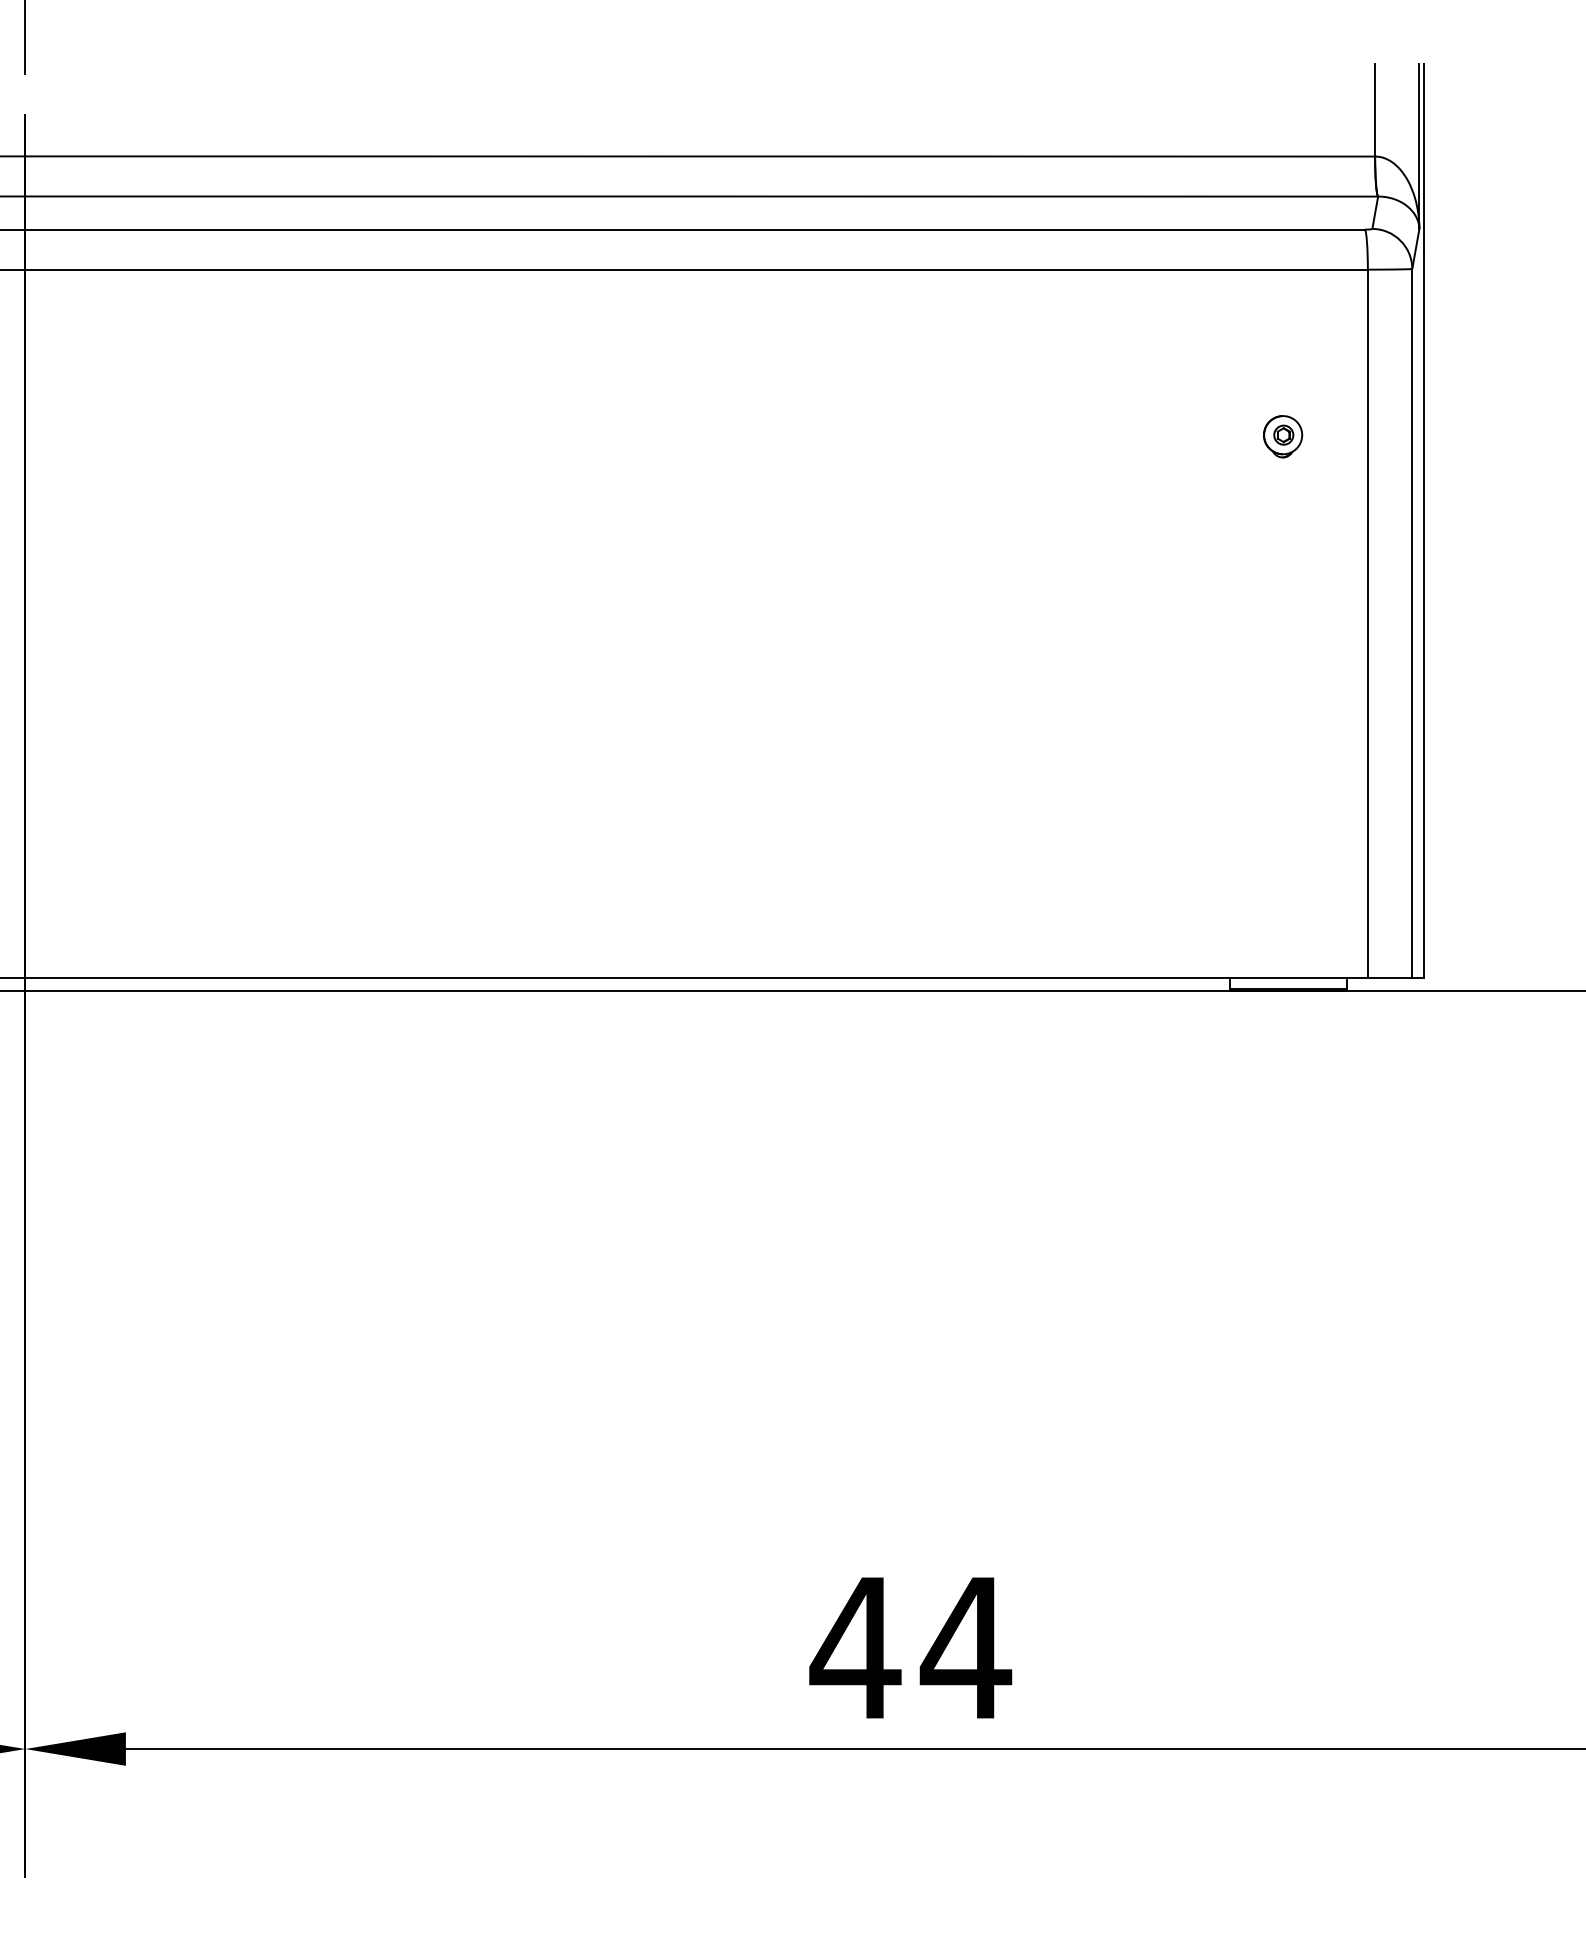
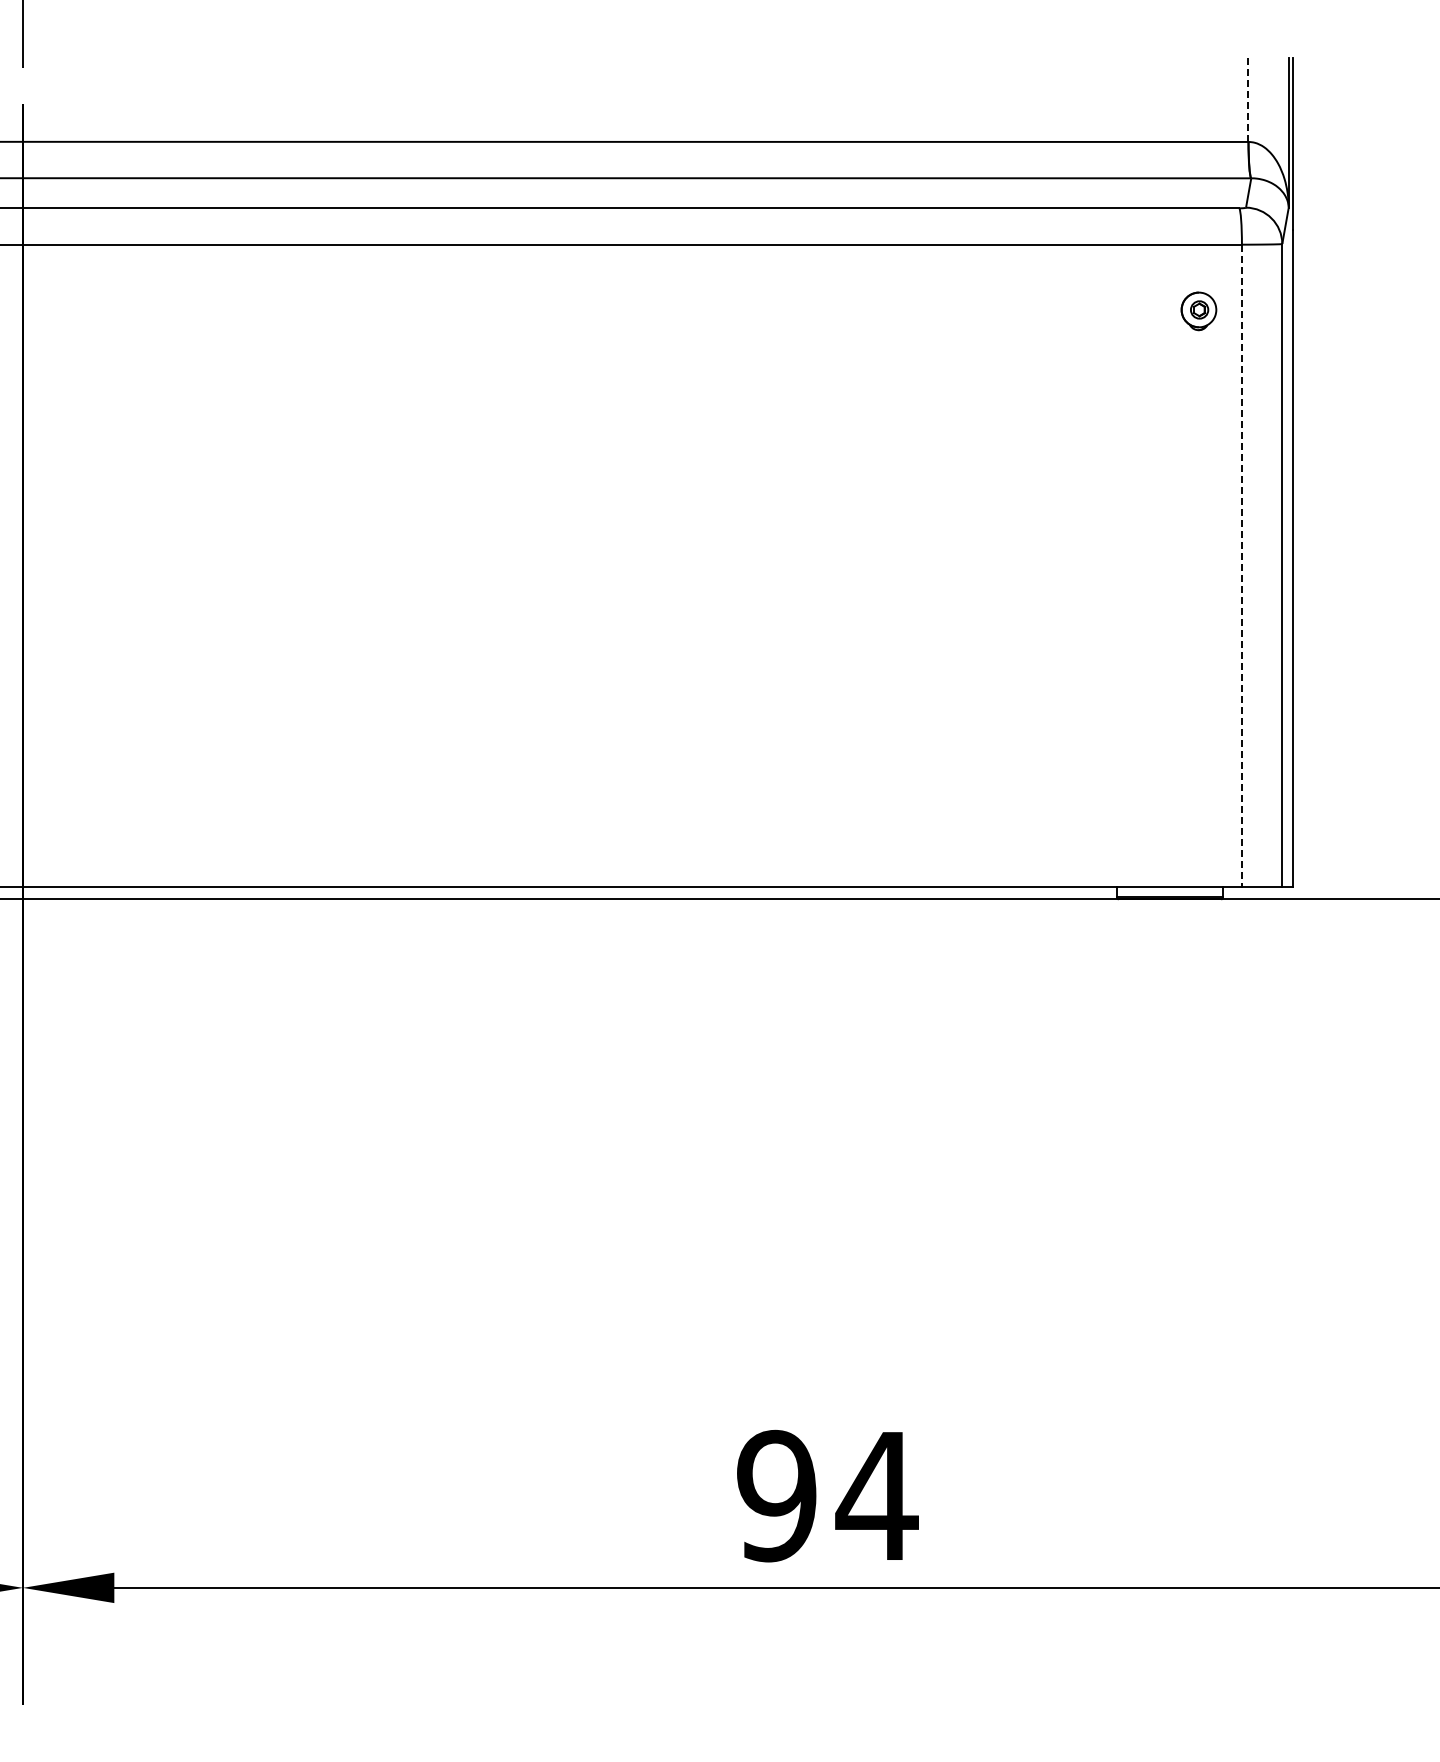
line: (1375, 110) -> (1248, 100), solid -> dashed
part: (1282, 436) -> (1198, 311), moved
line: (1367, 624) -> (1241, 566), solid -> dashed
text: (855, 1647) -> (776, 1495), 44 -> 94

